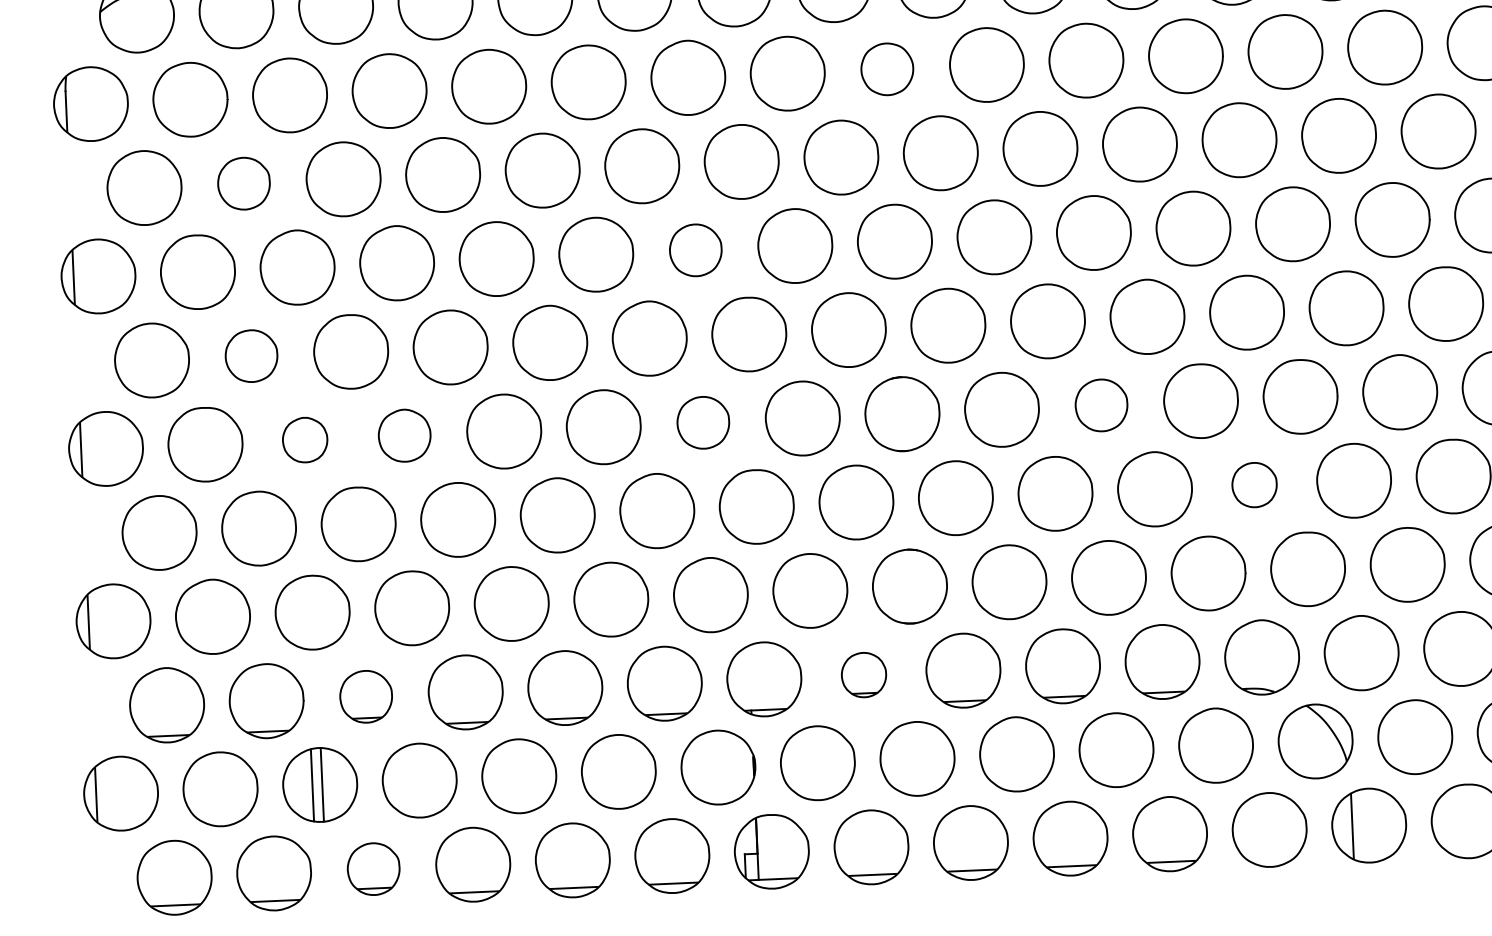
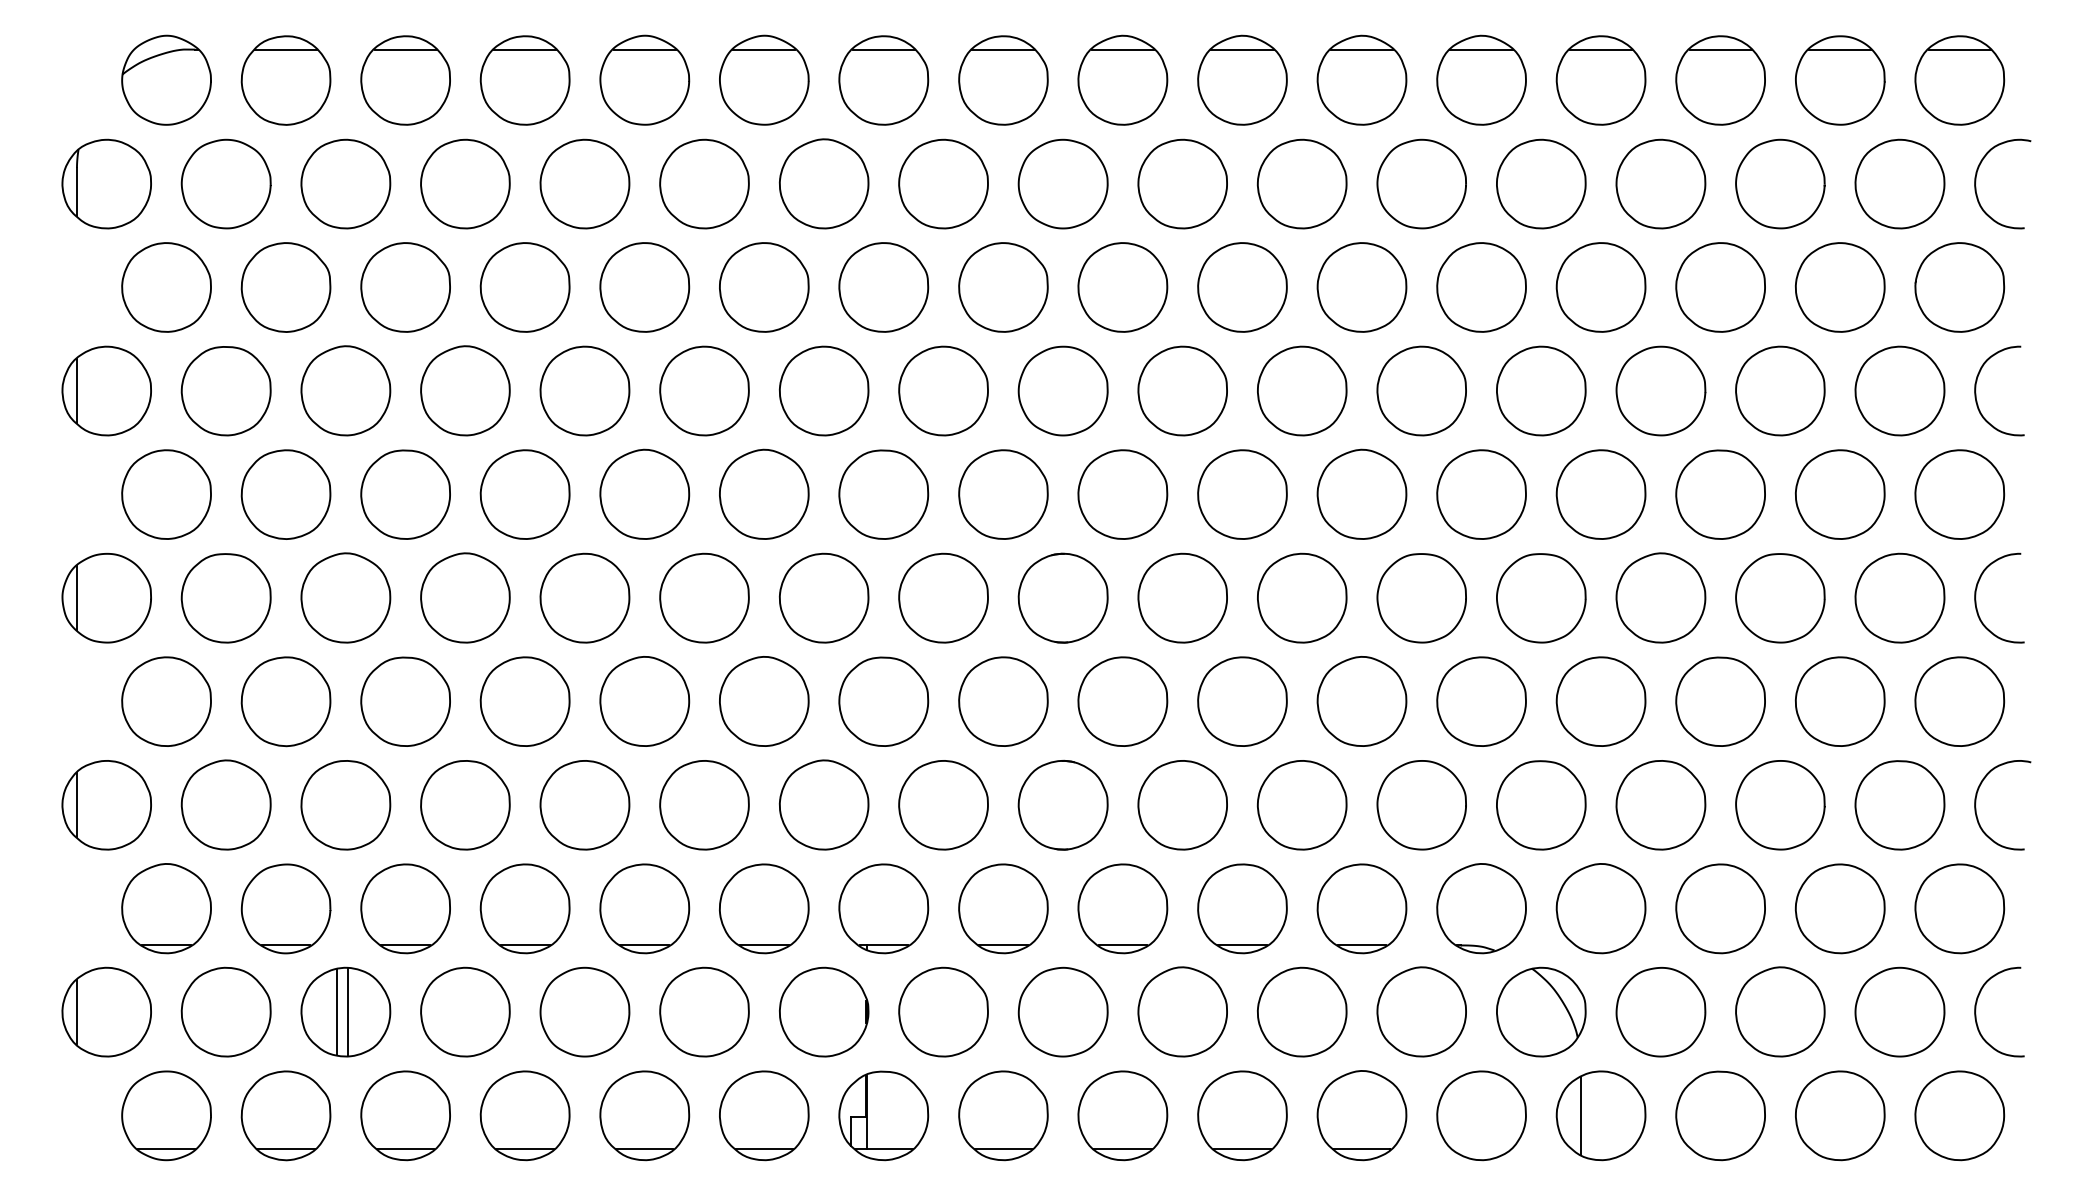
part: (886, 68) -> (1062, 183), size x1.43
part: (243, 183) -> (285, 287), size x1.43
part: (695, 249) -> (823, 390), size x1.43
part: (251, 356) -> (285, 494), size x1.43
part: (1101, 404) -> (1302, 597), size x1.43
part: (702, 422) -> (823, 597), size x1.43
part: (404, 435) -> (465, 597), size x1.43
part: (304, 439) -> (345, 597), size x1.67
part: (1254, 484) -> (1481, 701), size x1.67
part: (864, 674) -> (1003, 908), size x1.67
part: (366, 696) -> (405, 908), size x1.43
part: (373, 868) -> (405, 1115), size x1.43

